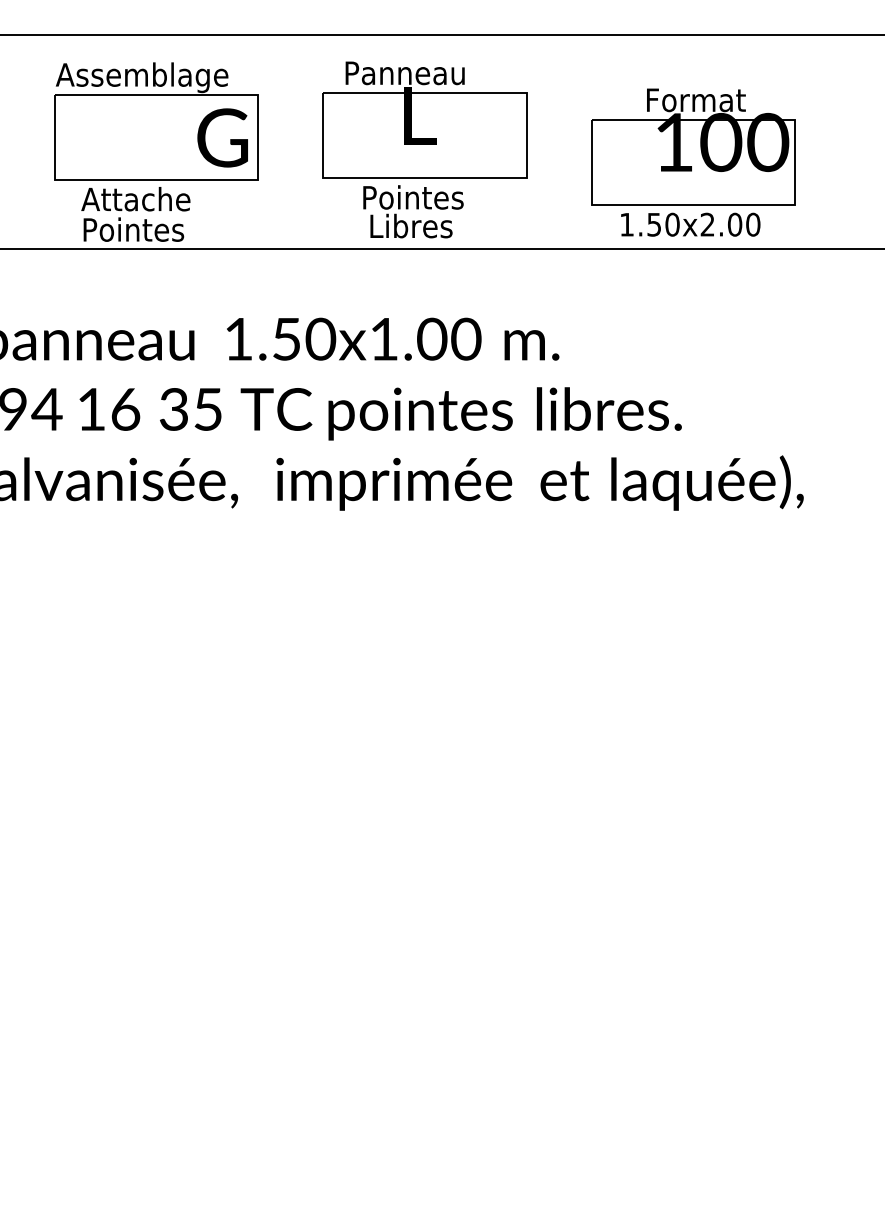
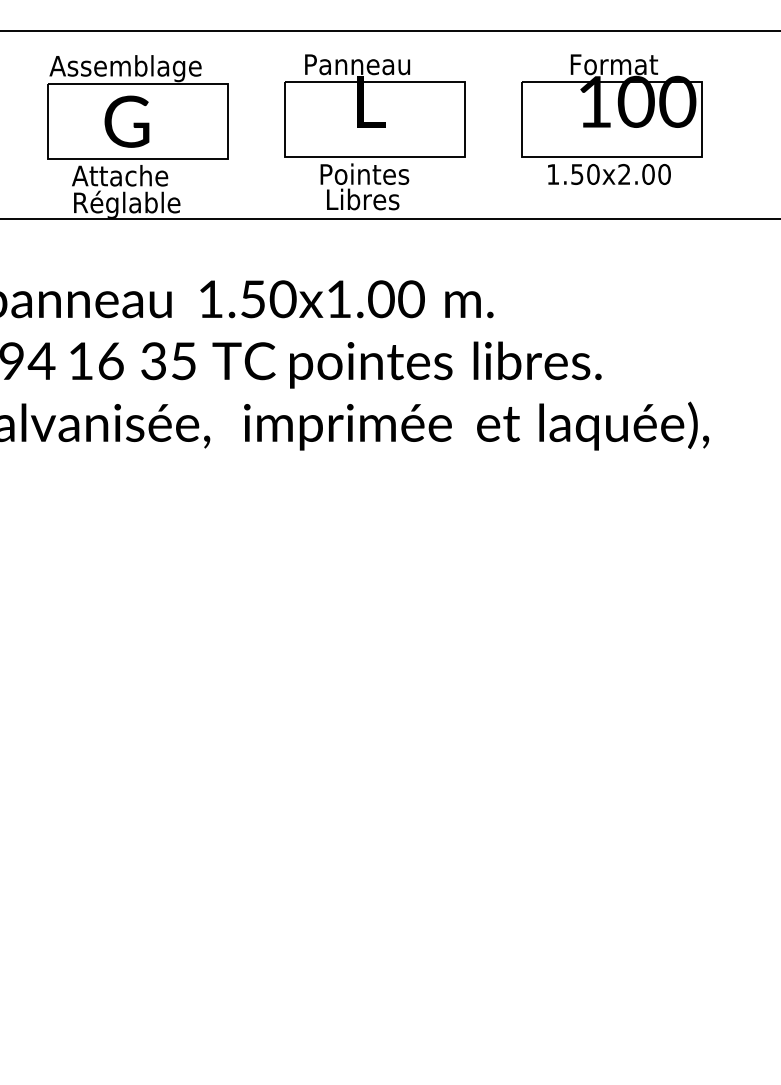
text: (222, 137) -> (126, 121), moved
part: (693, 162) -> (611, 119), moved
text: (145, 231) -> (128, 204), Pointes -> Réglable

